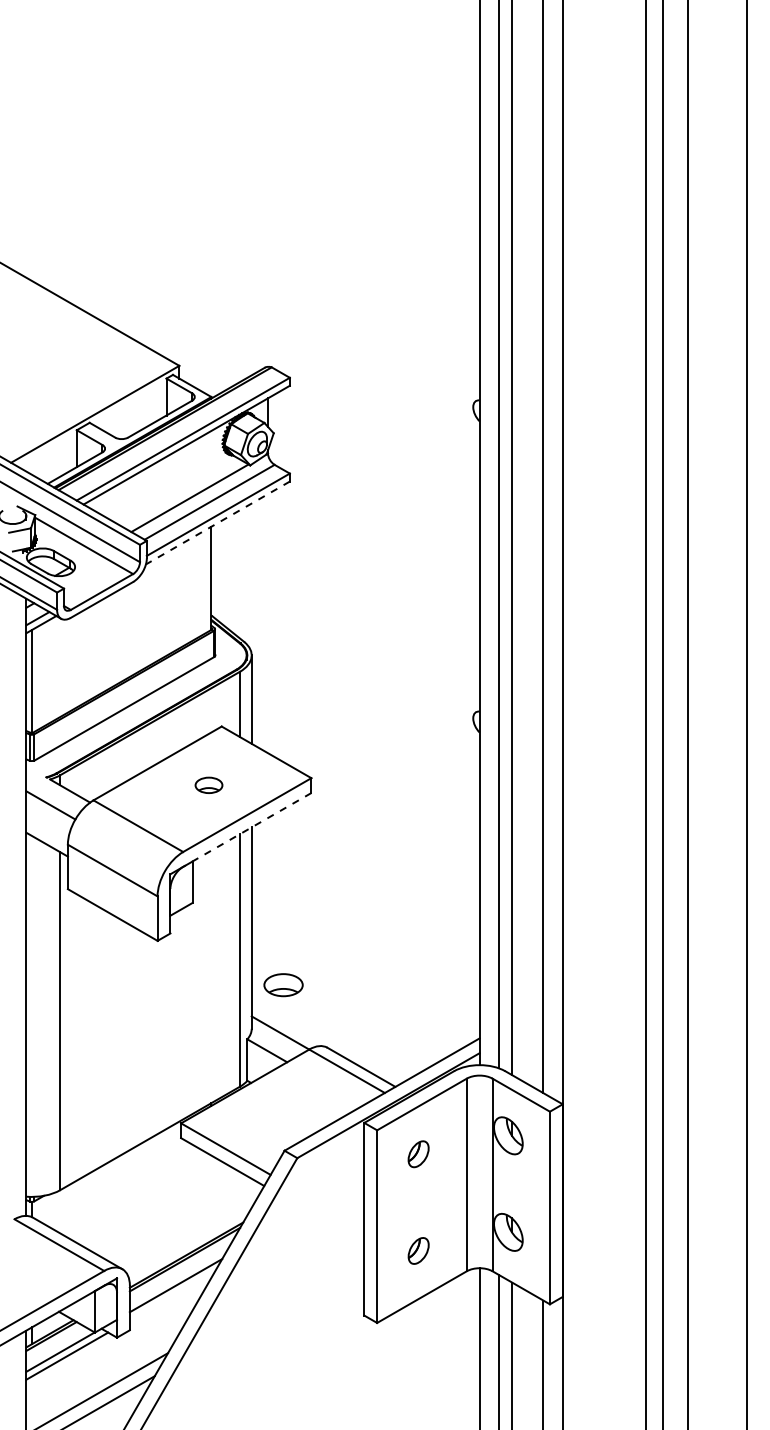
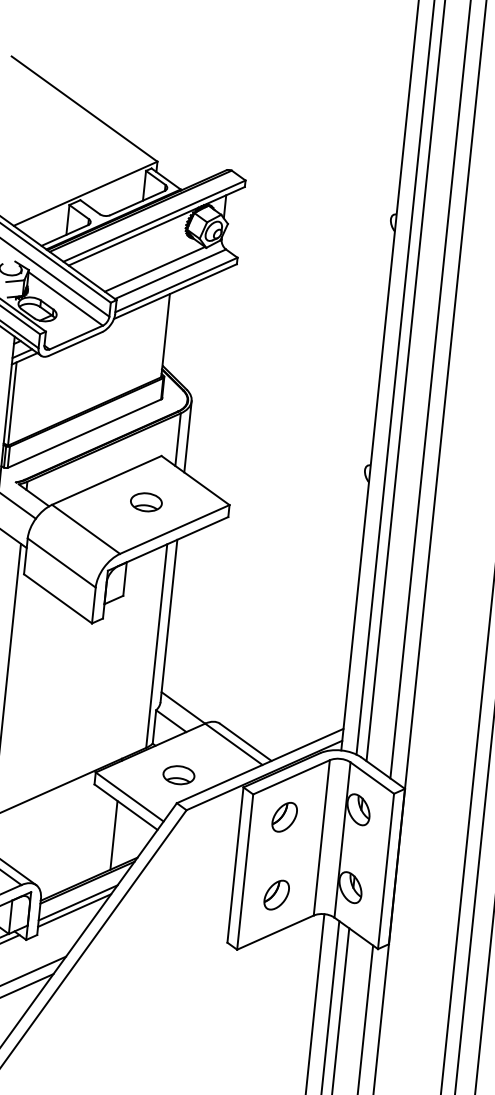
line: (217, 523) -> (175, 291), dashed -> solid
part: (208, 785) -> (145, 502), size x1.43
line: (247, 829) -> (173, 541), dashed -> solid
part: (283, 985) -> (178, 775), moved
part: (418, 1153) -> (284, 816), size x1.43
line: (211, 1197) -> (114, 834), added
part: (418, 1250) -> (276, 894), size x1.43
line: (172, 1295) -> (74, 910), added

